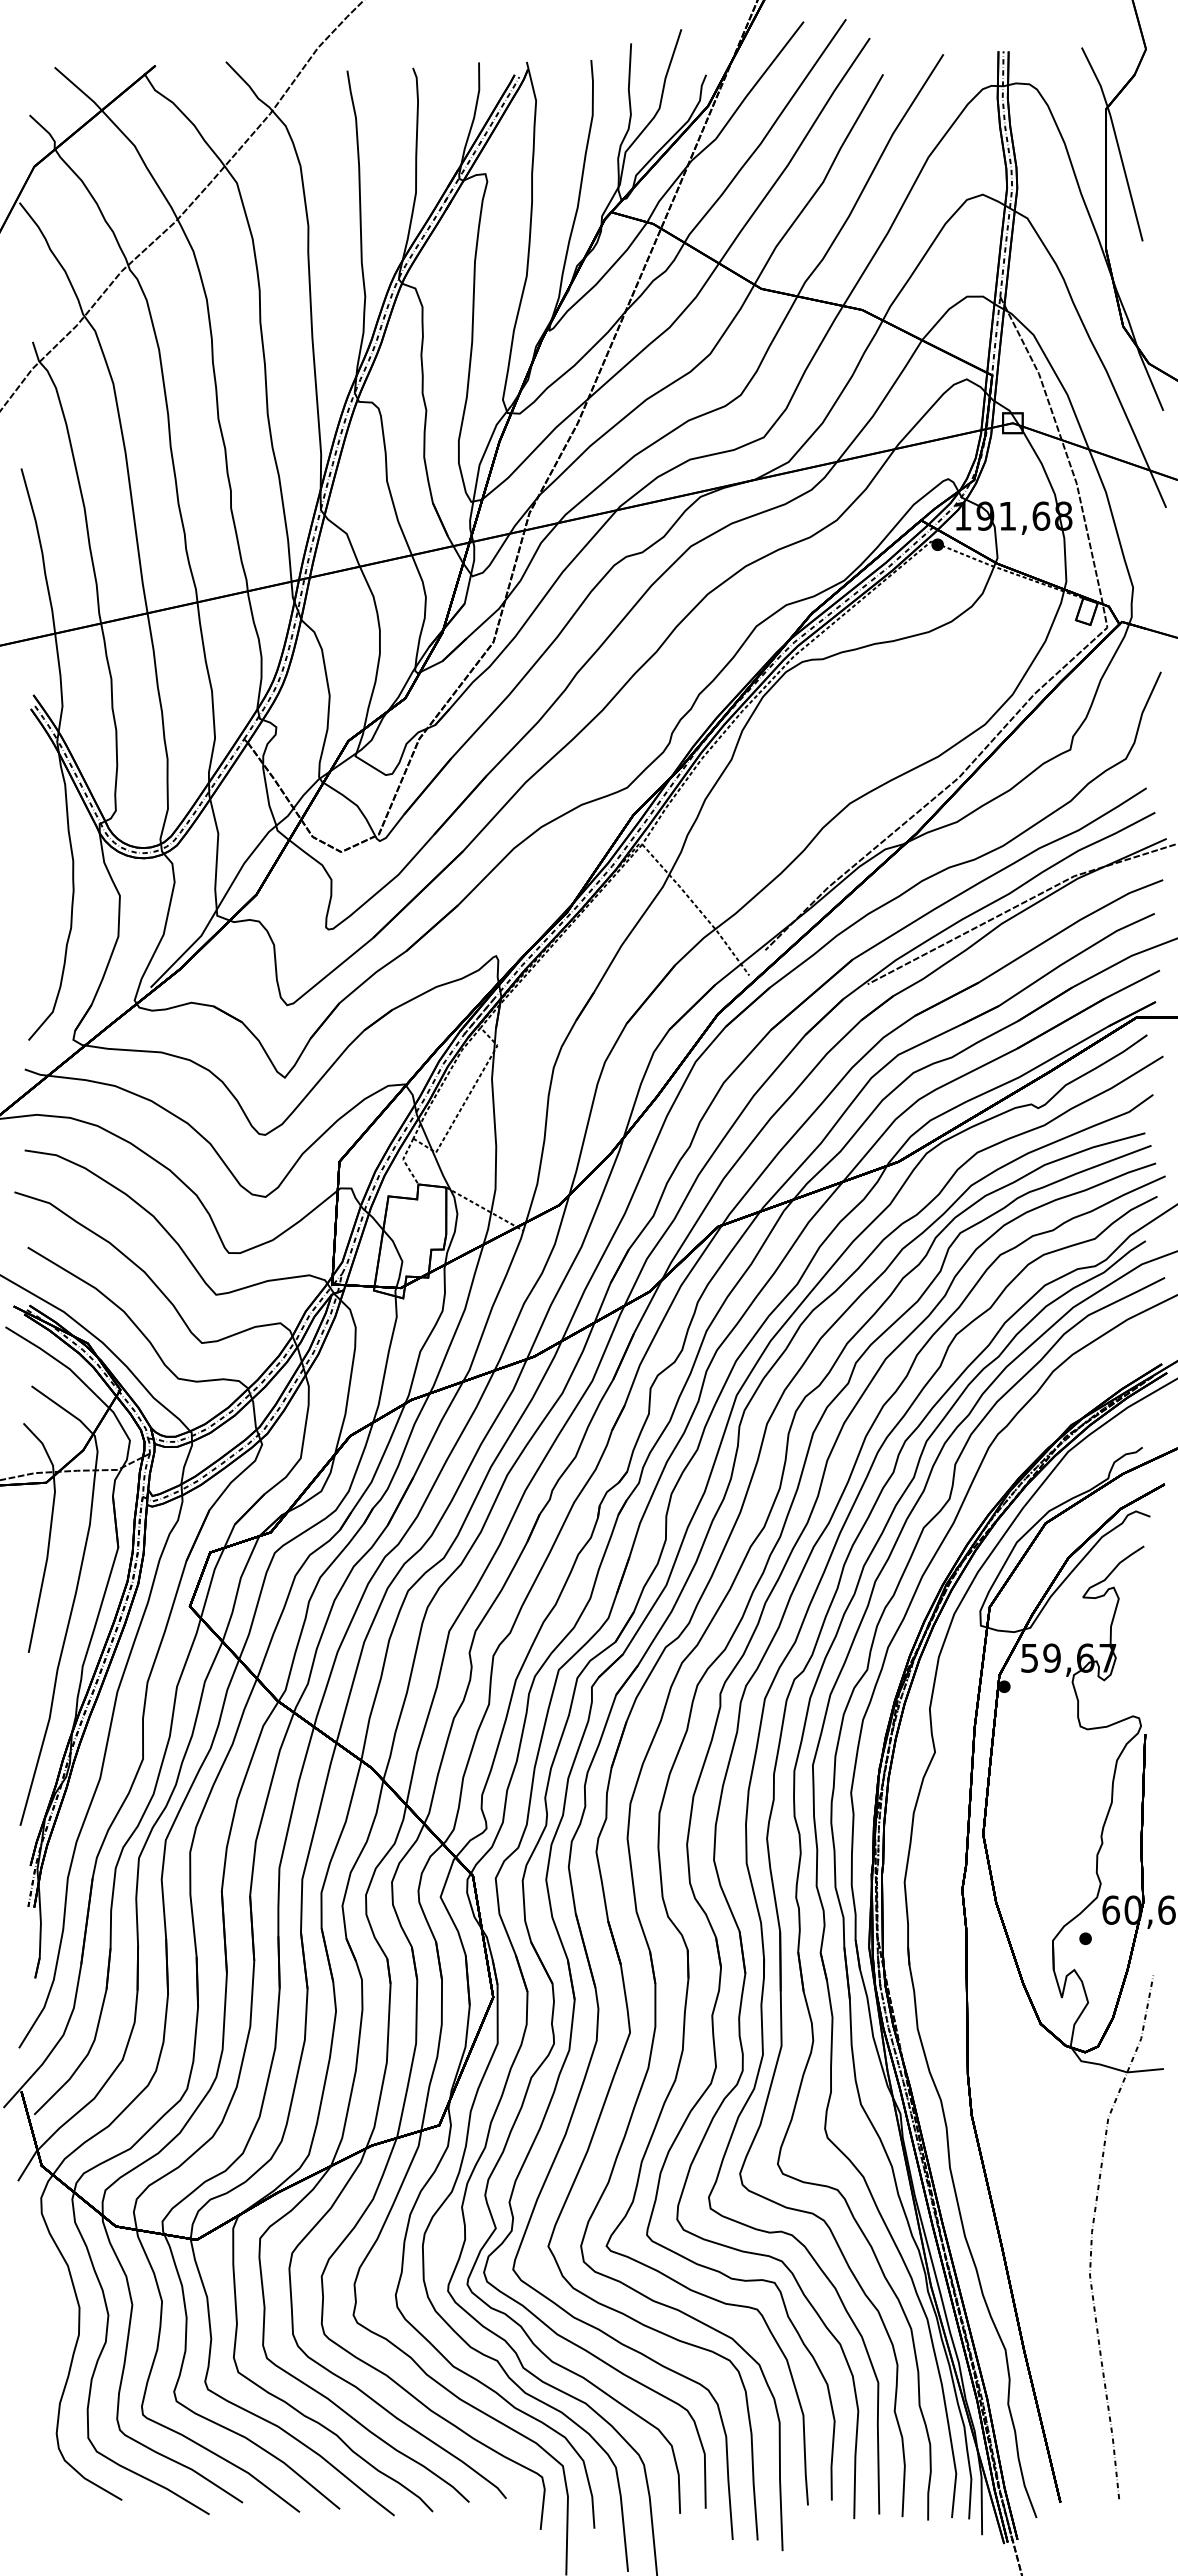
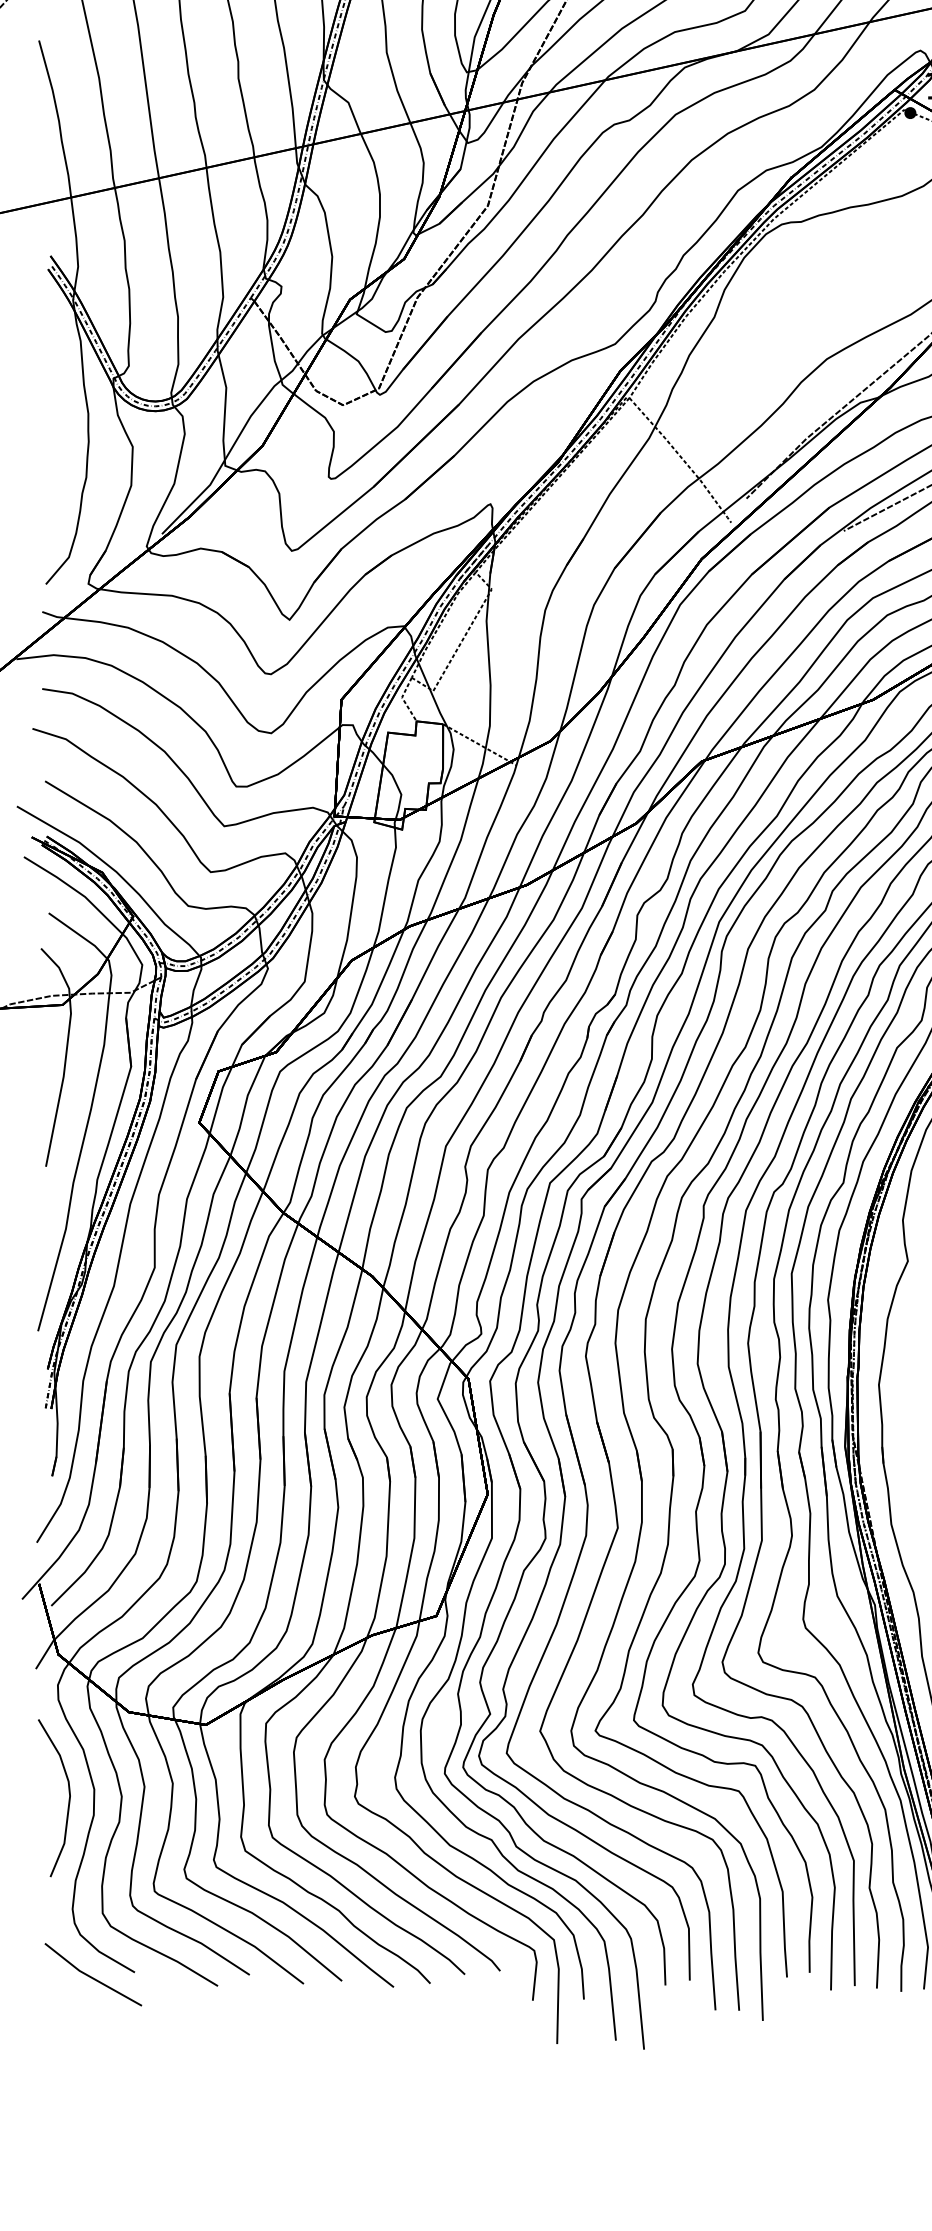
curve: (52, 2317) -> (68, 1798), added
line: (76, 2504) -> (91, 1976), added

